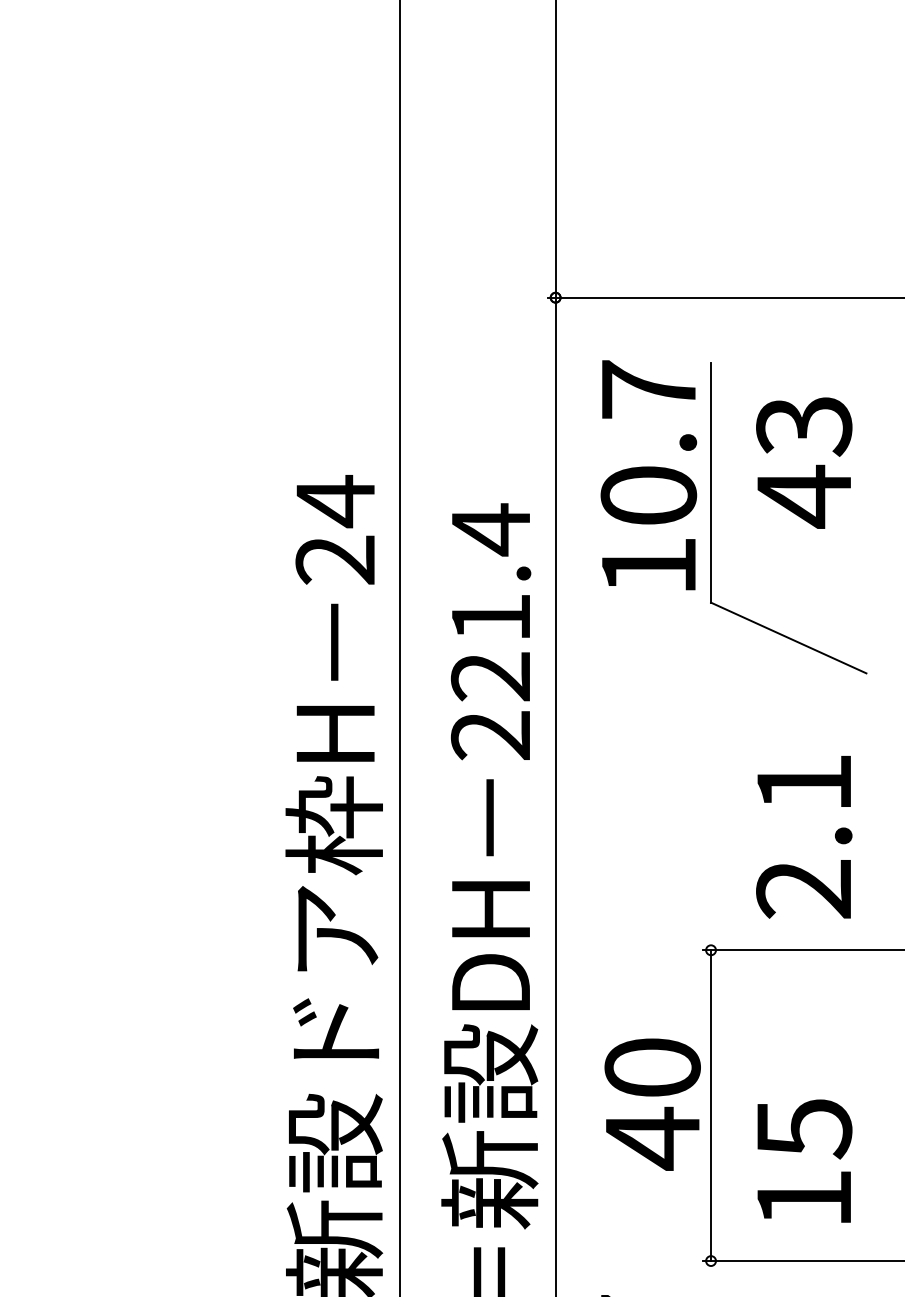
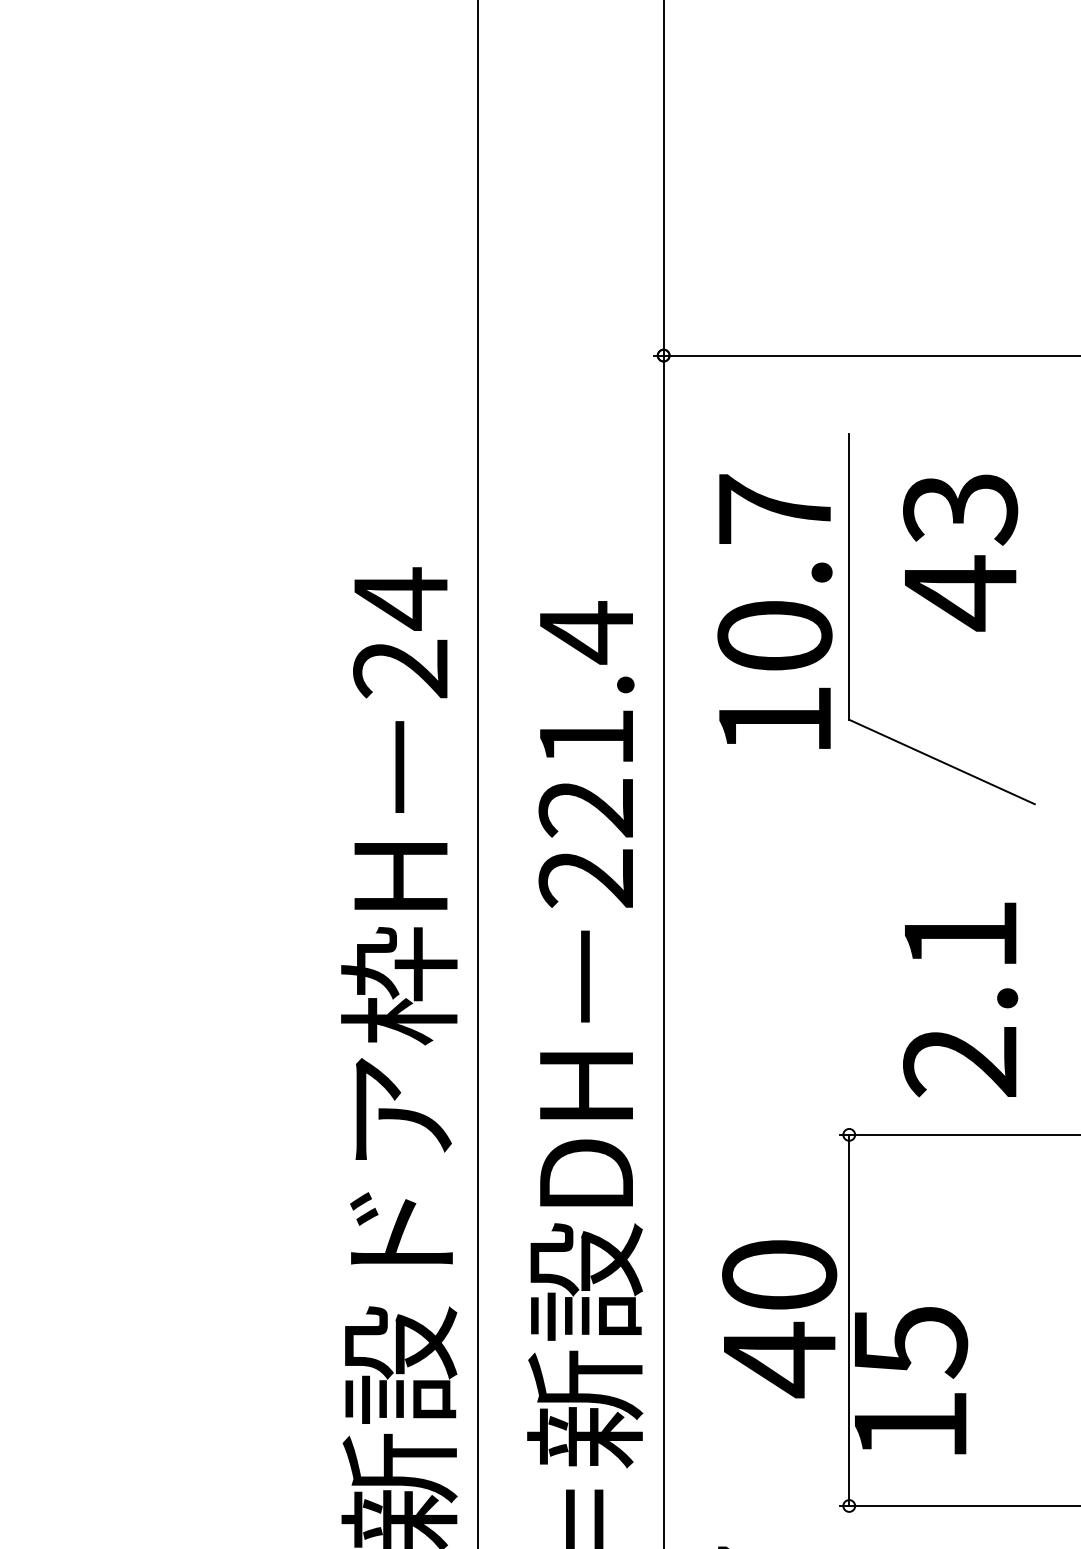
text: (648, 475) -> (774, 611), moved
text: (805, 1160) -> (911, 1380), moved

